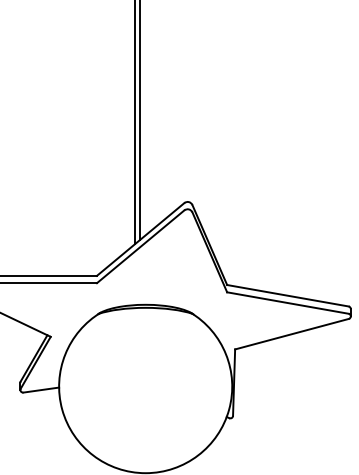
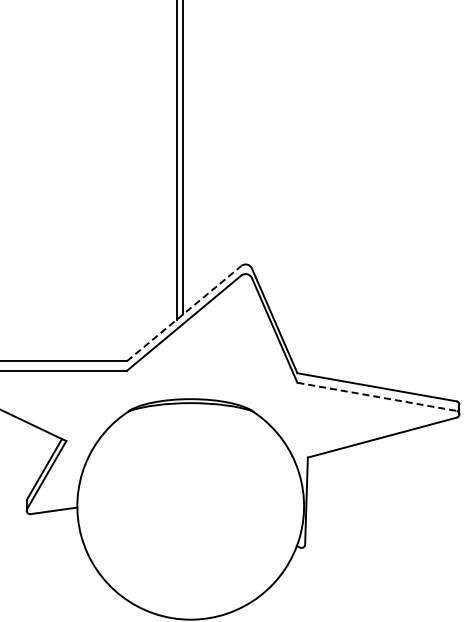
line: (140, 239) -> (184, 313), solid -> dashed
line: (288, 302) -> (377, 396), solid -> dashed

